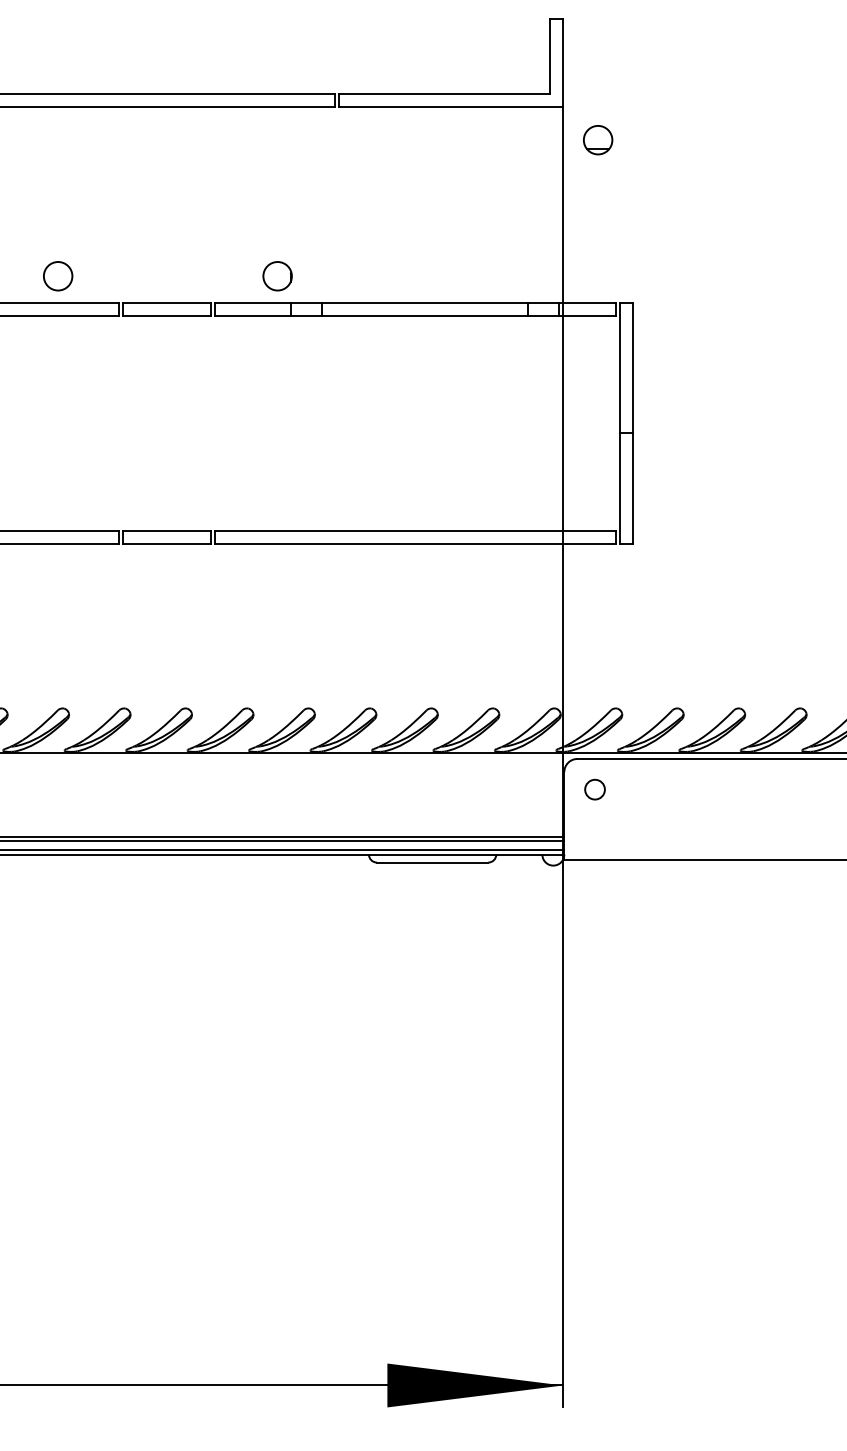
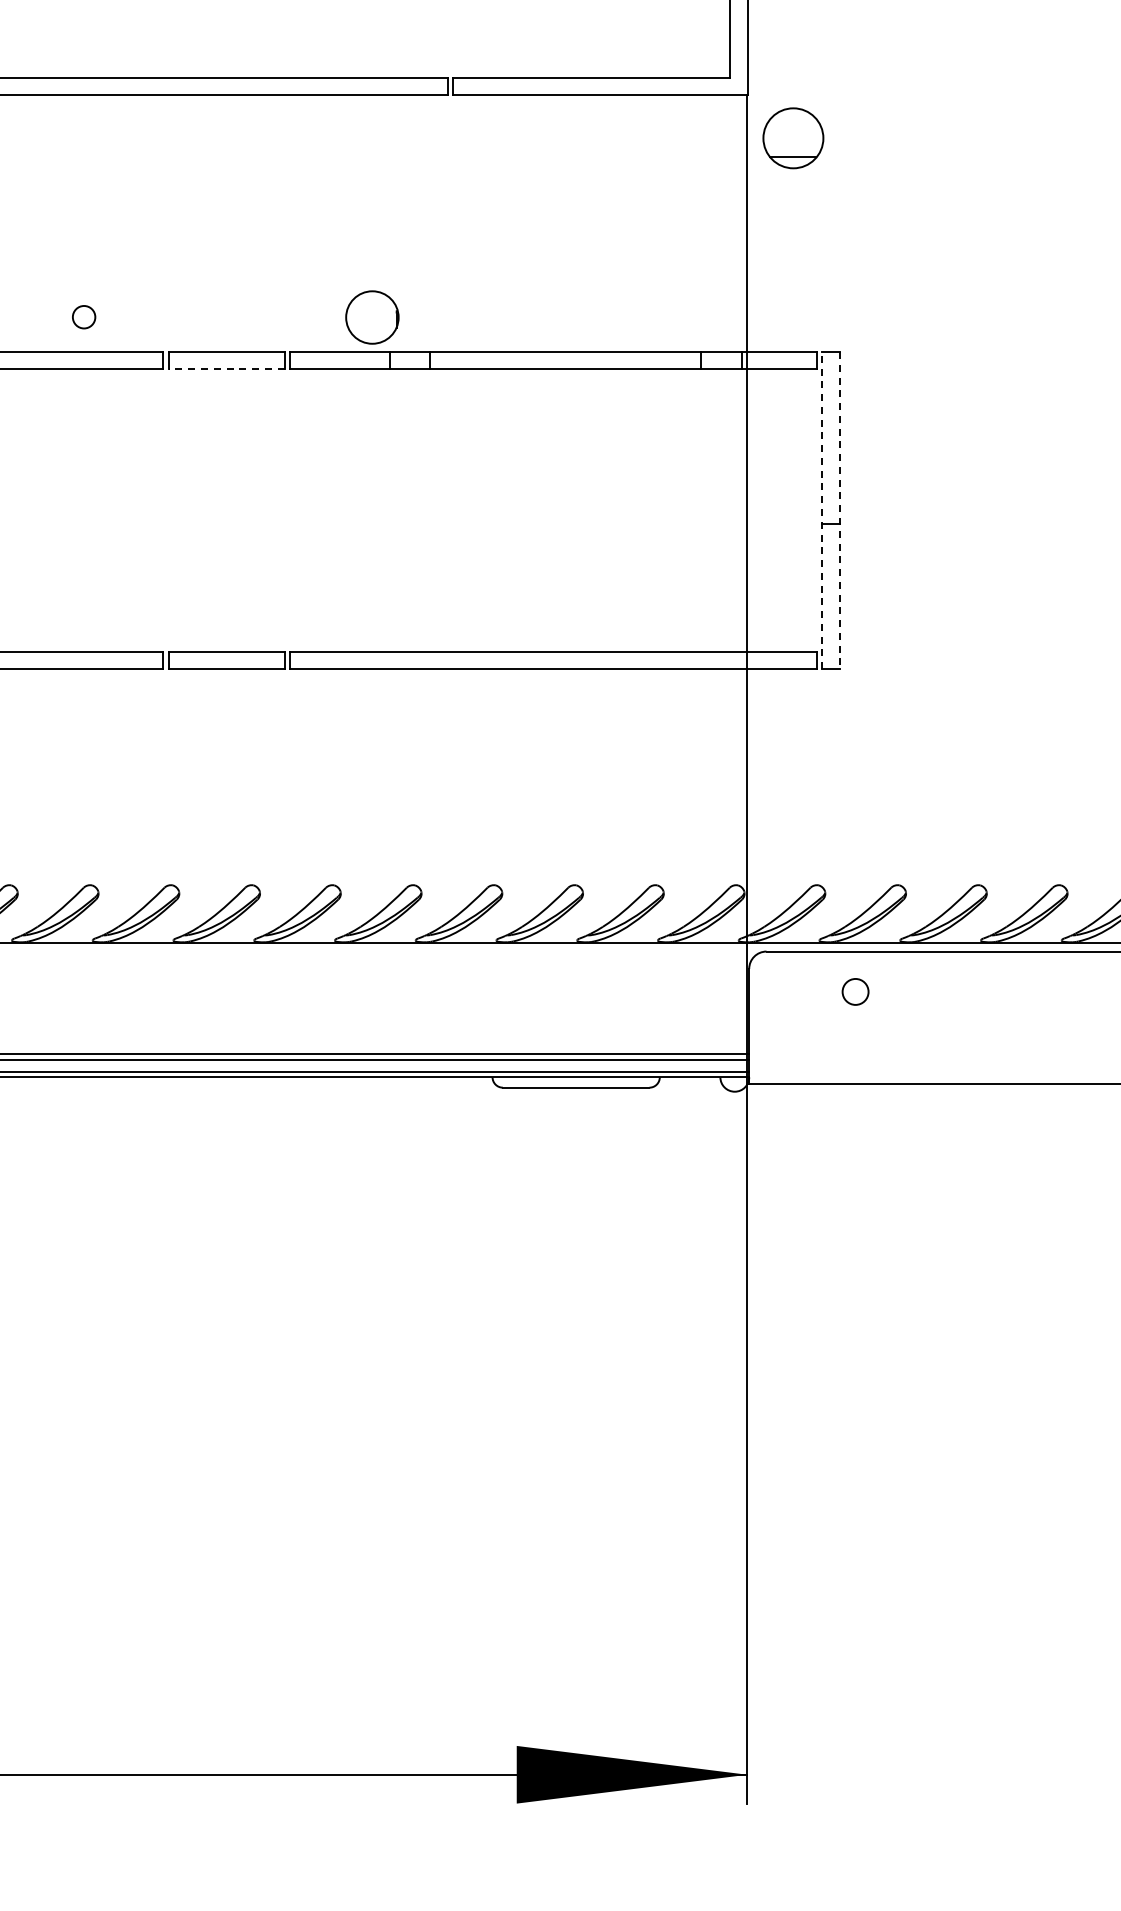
part: (598, 140) -> (793, 138), size x1.6
circle: (57, 275) -> (83, 316), size x0.6
circle: (277, 275) -> (372, 316), size x1.4
line: (166, 315) -> (226, 369), solid -> dashed
line: (620, 423) -> (822, 510), solid -> dashed
line: (633, 423) -> (839, 510), solid -> dashed
circle: (594, 789) -> (855, 991), moved

